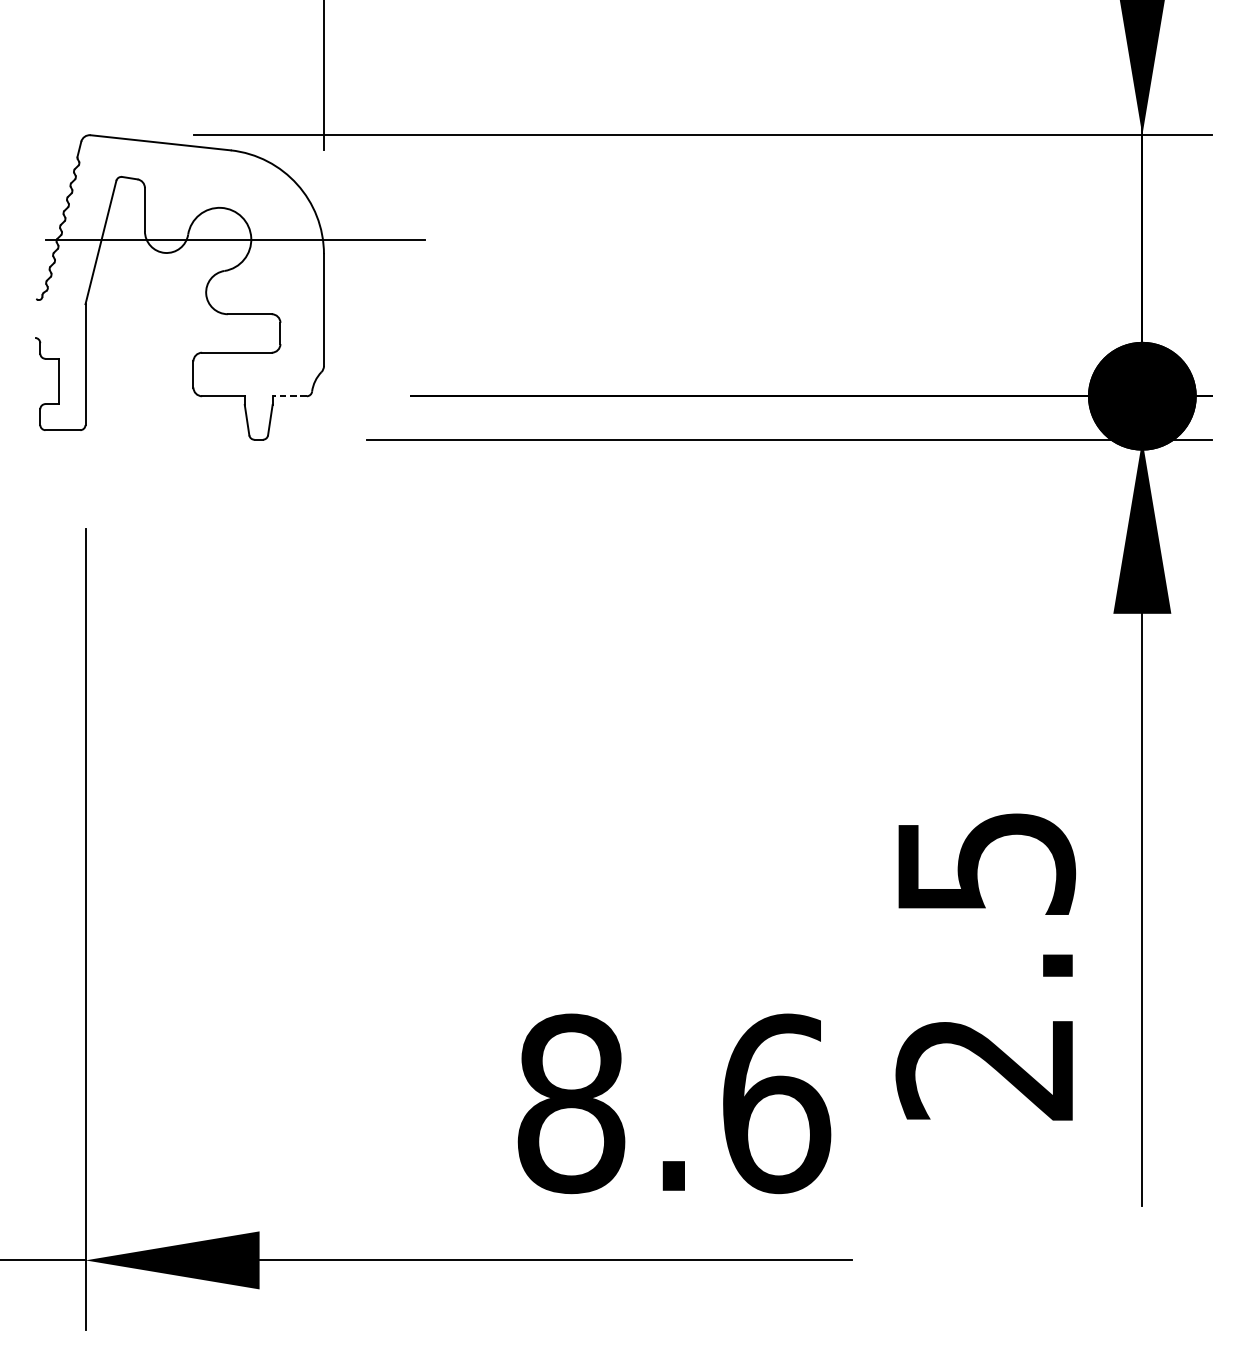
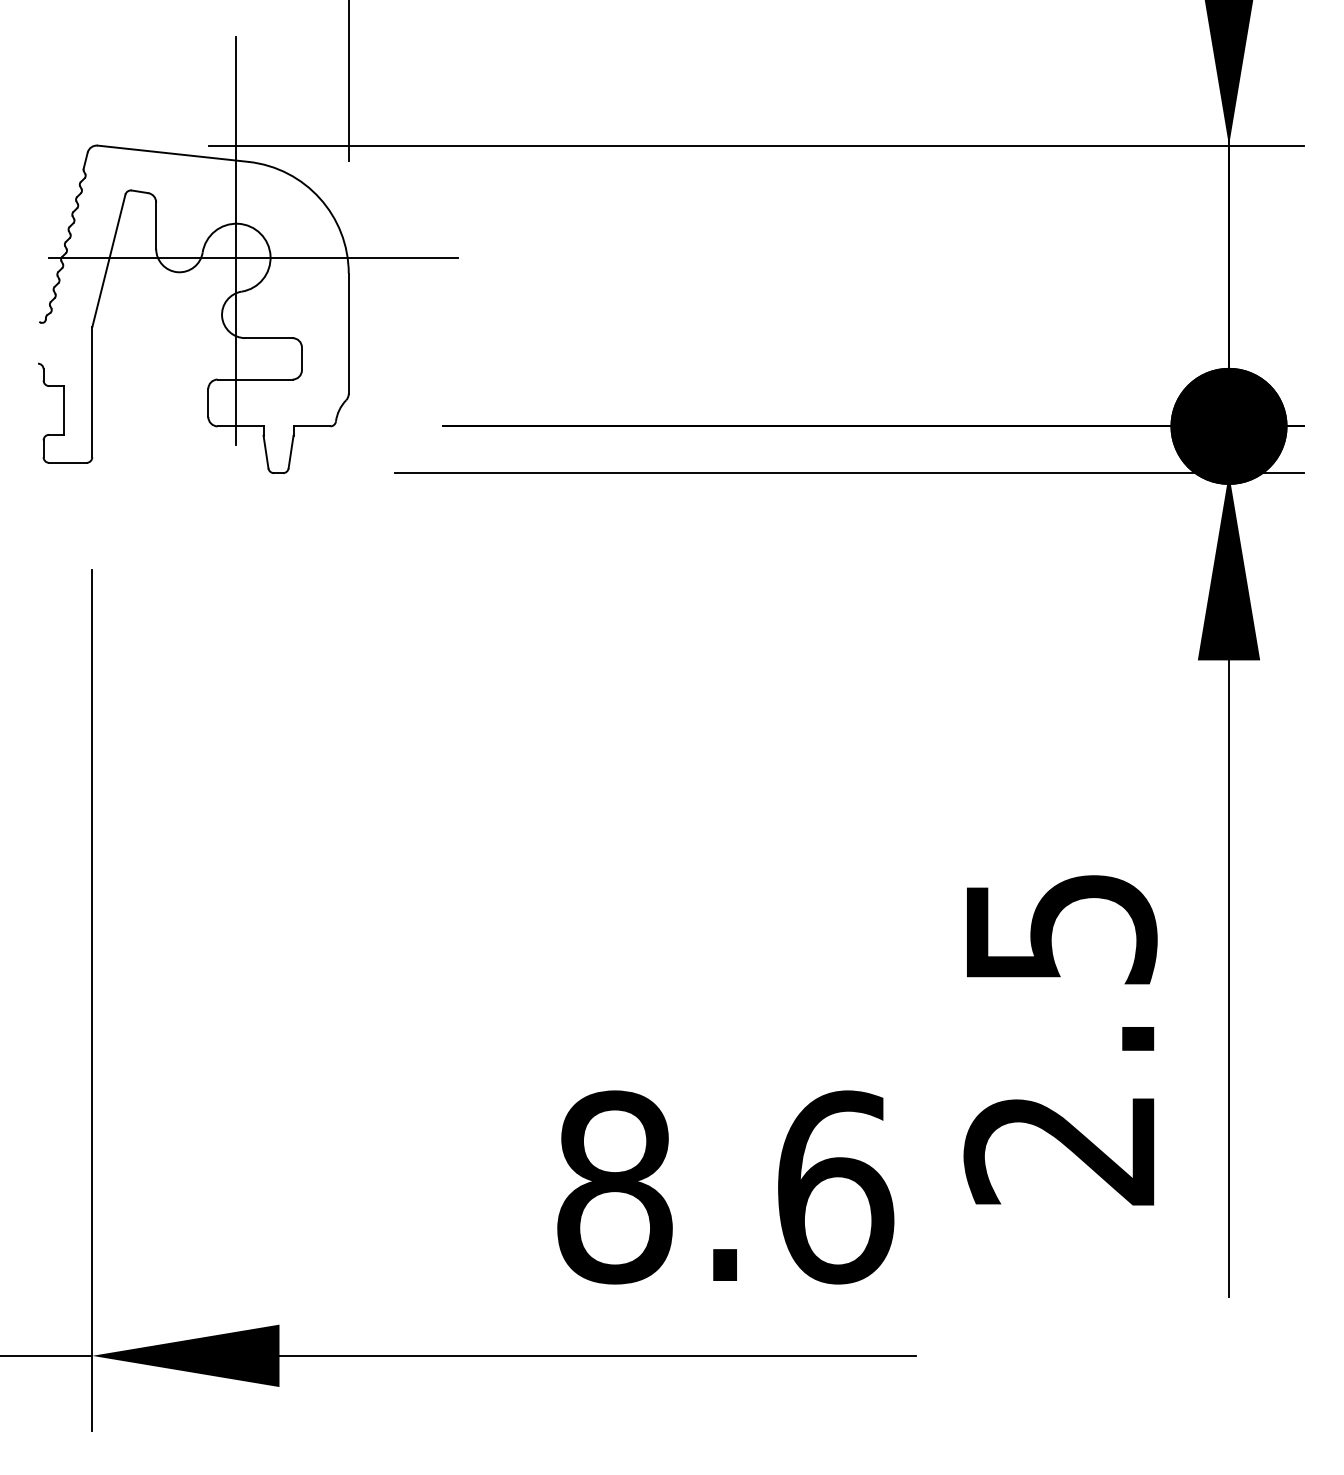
line: (219, 223) -> (236, 240), added
line: (289, 396) -> (311, 426), dashed -> solid

